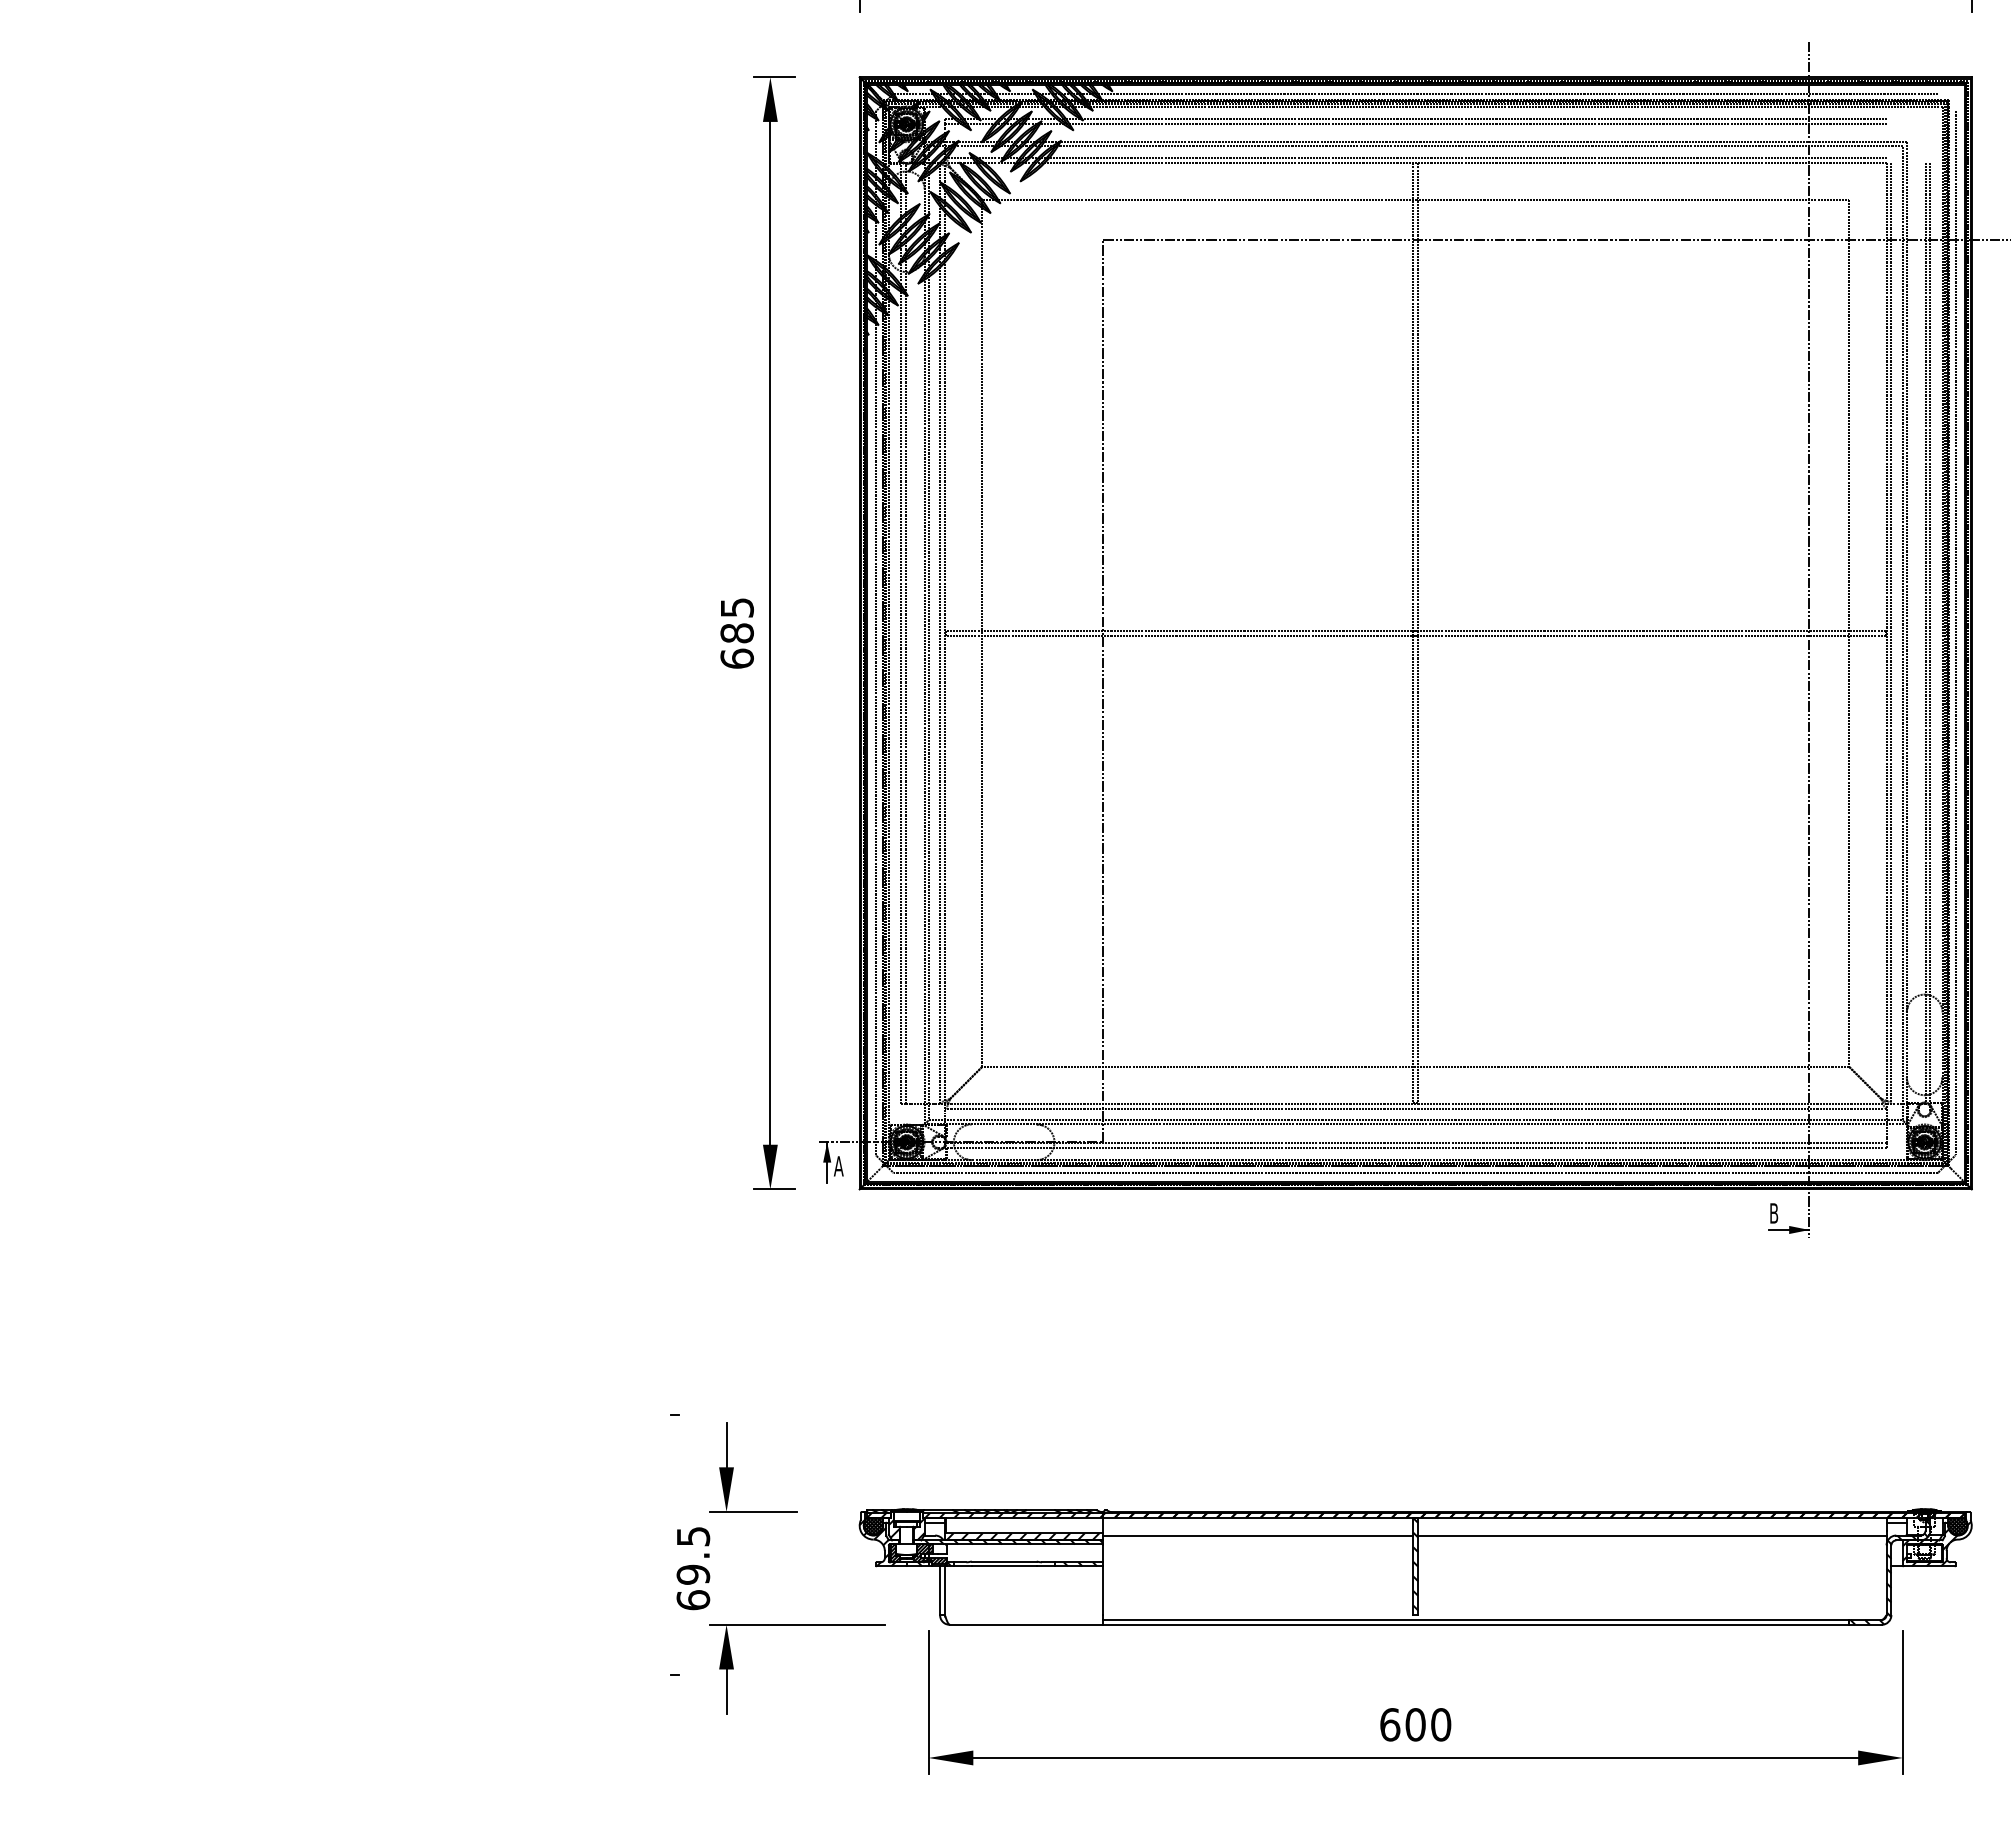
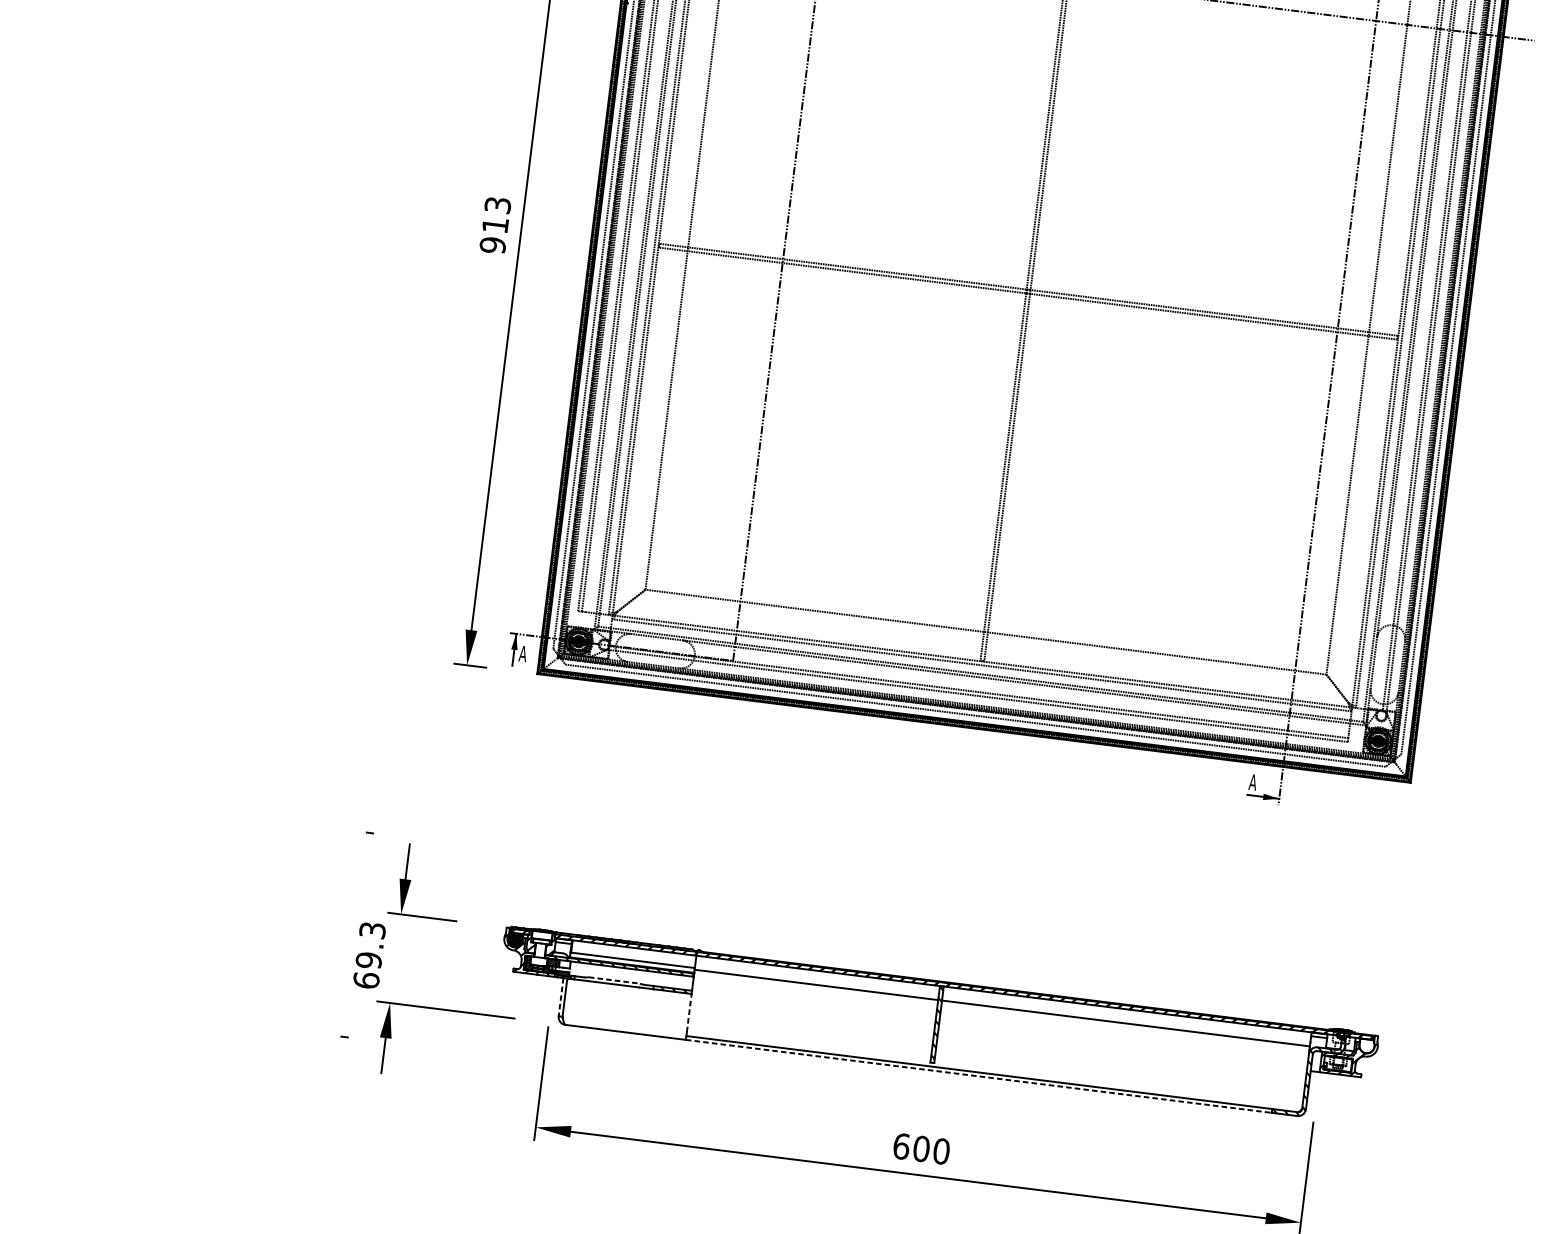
text: (736, 633) -> (494, 225), 685 -> 913
text: (1773, 1213) -> (1252, 782), B -> A
hatch: (1957, 1526) -> (1366, 1046), removed
text: (692, 1536) -> (371, 930), 69.5 -> 69.3
hatch: (1023, 1536) -> (631, 962), removed
line: (1004, 1561) -> (614, 980), solid -> dashed
line: (1103, 1590) -> (689, 1012), solid -> dashed
line: (940, 1591) -> (561, 997), solid -> dashed
line: (1476, 1624) -> (979, 1076), solid -> dashed

